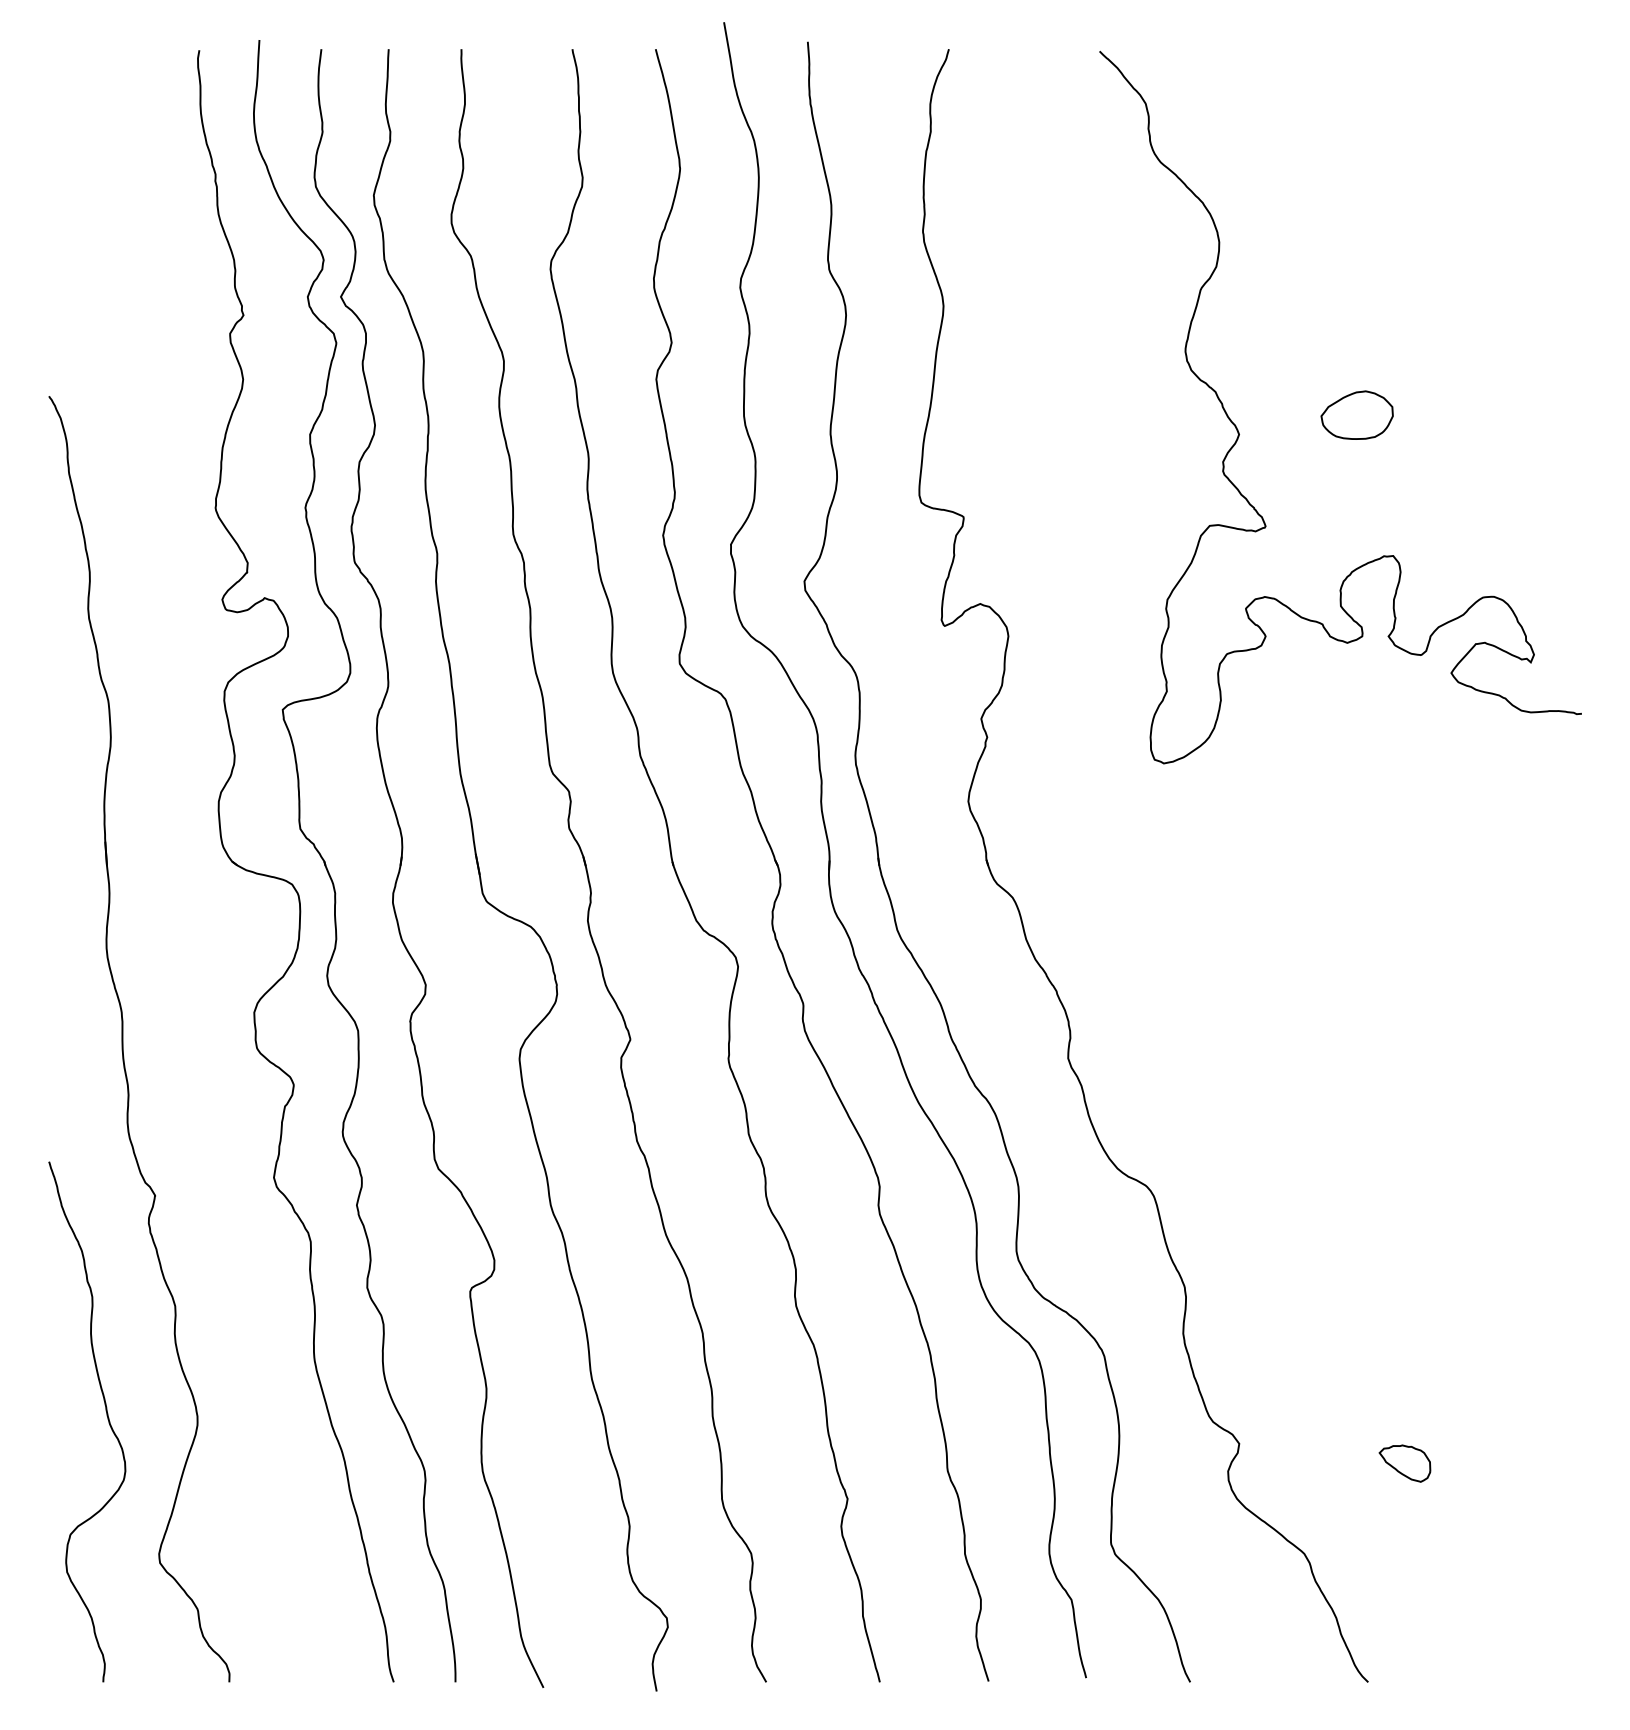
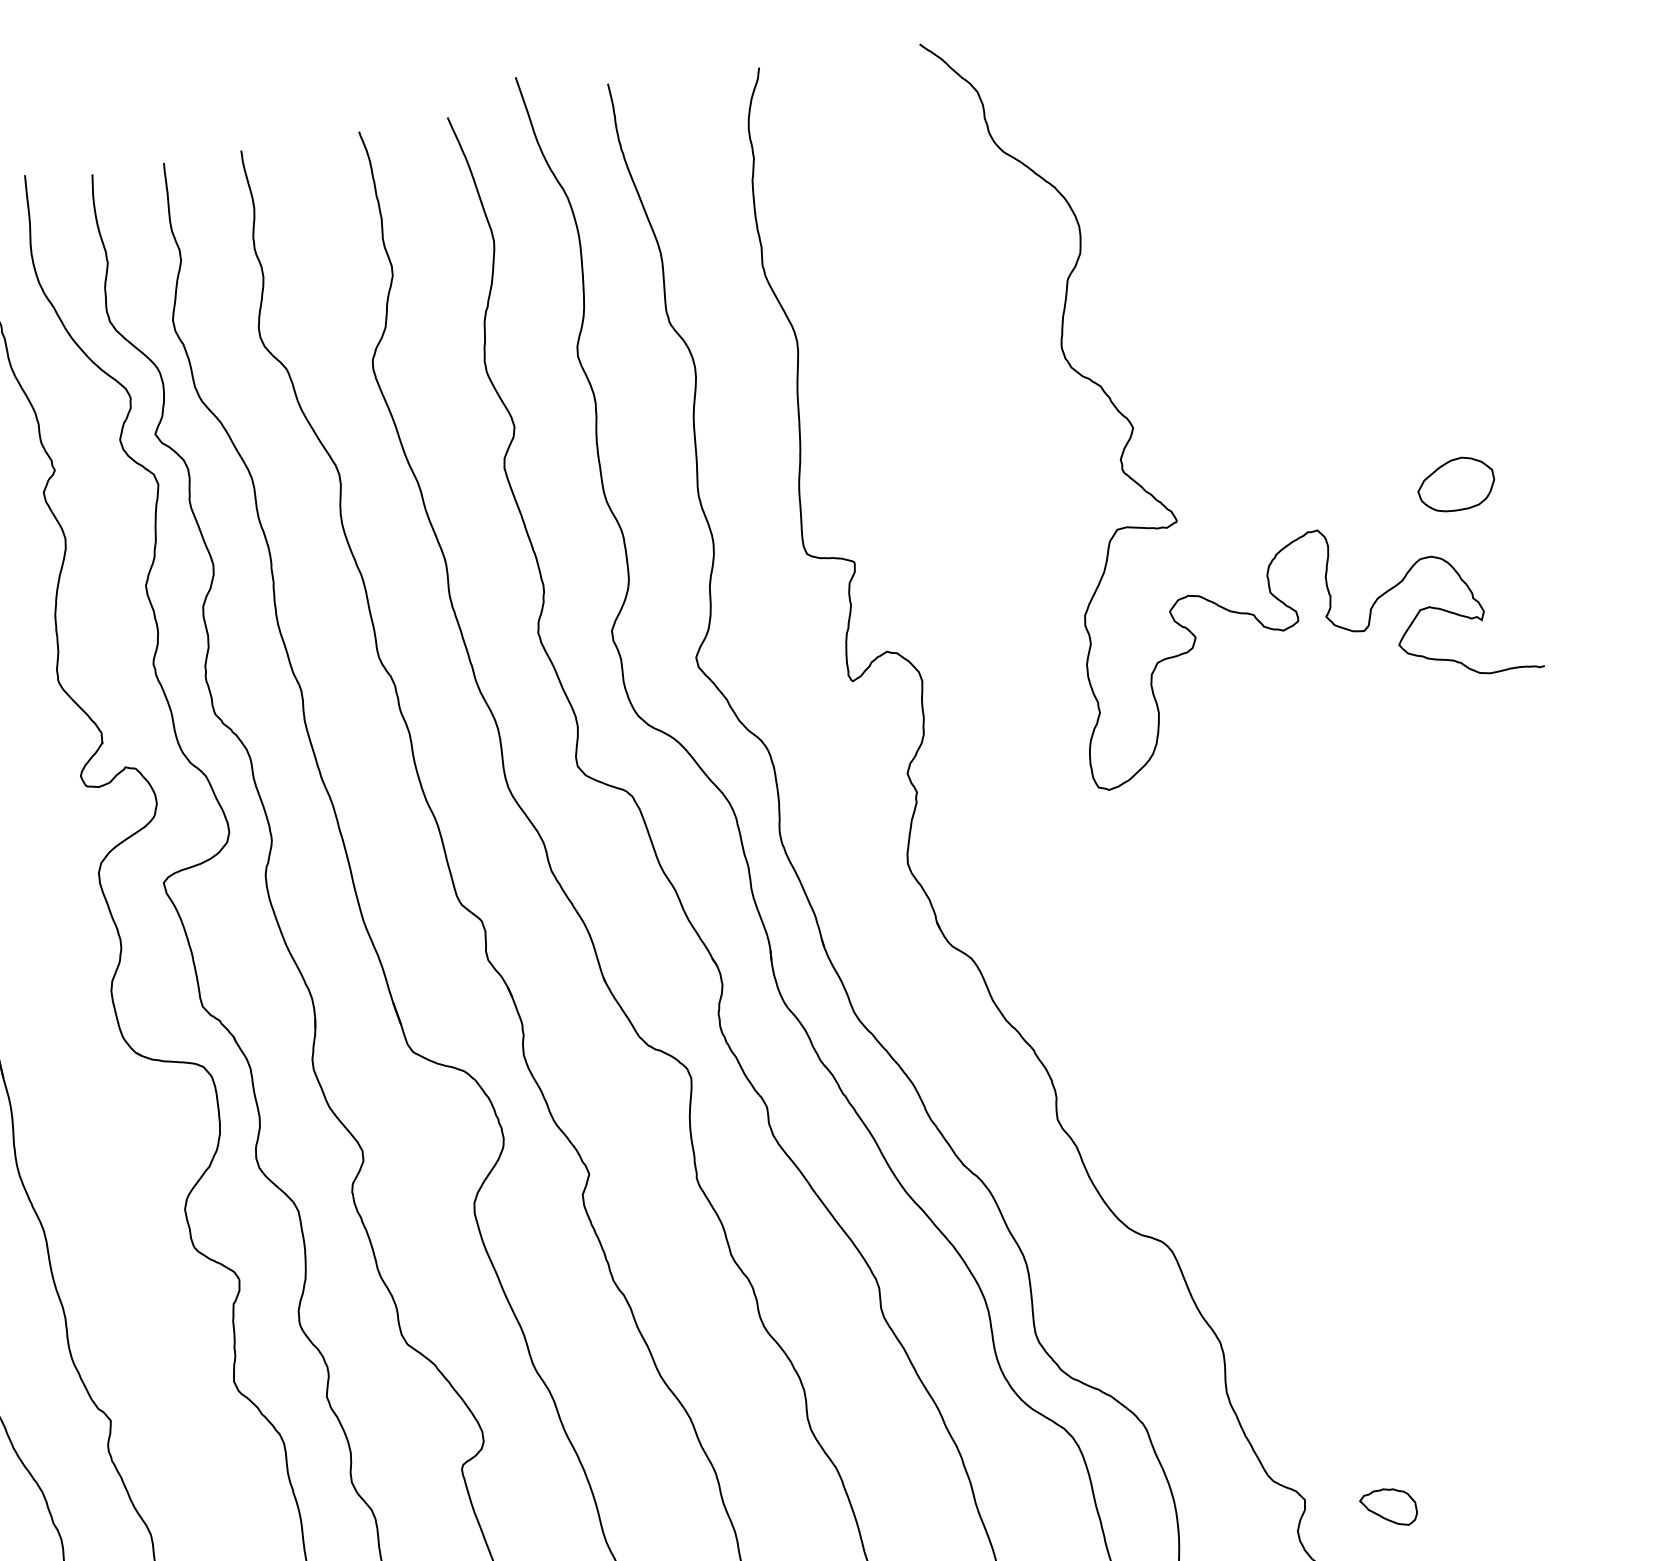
part: (1356, 414) -> (1455, 483), moved
part: (1404, 1463) -> (1388, 1508), moved

